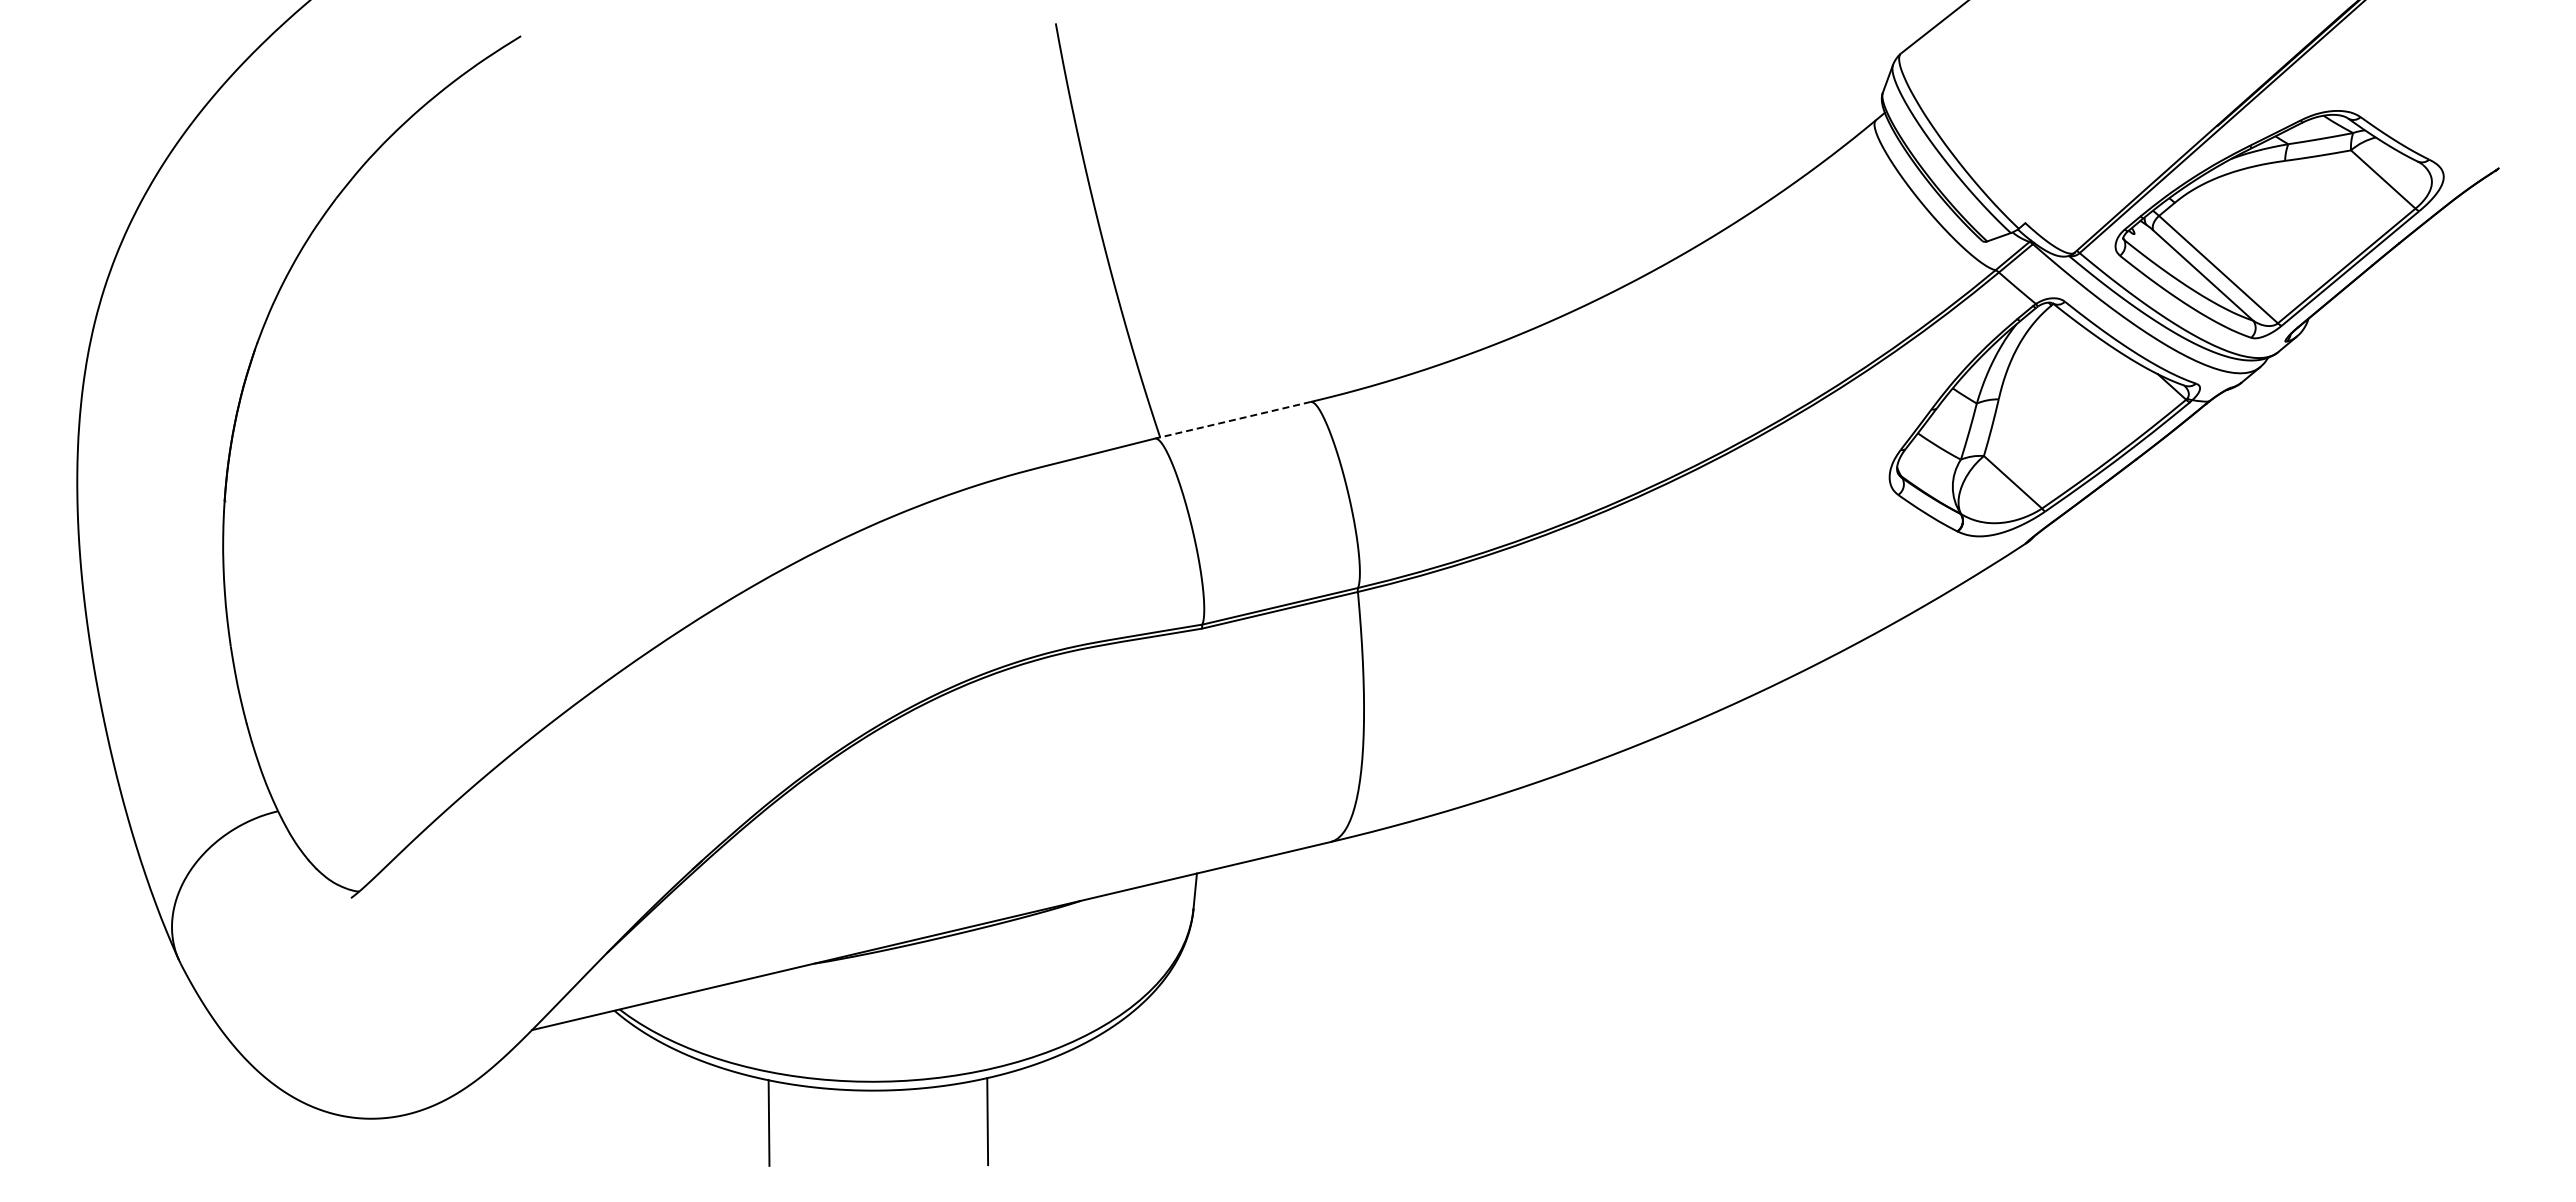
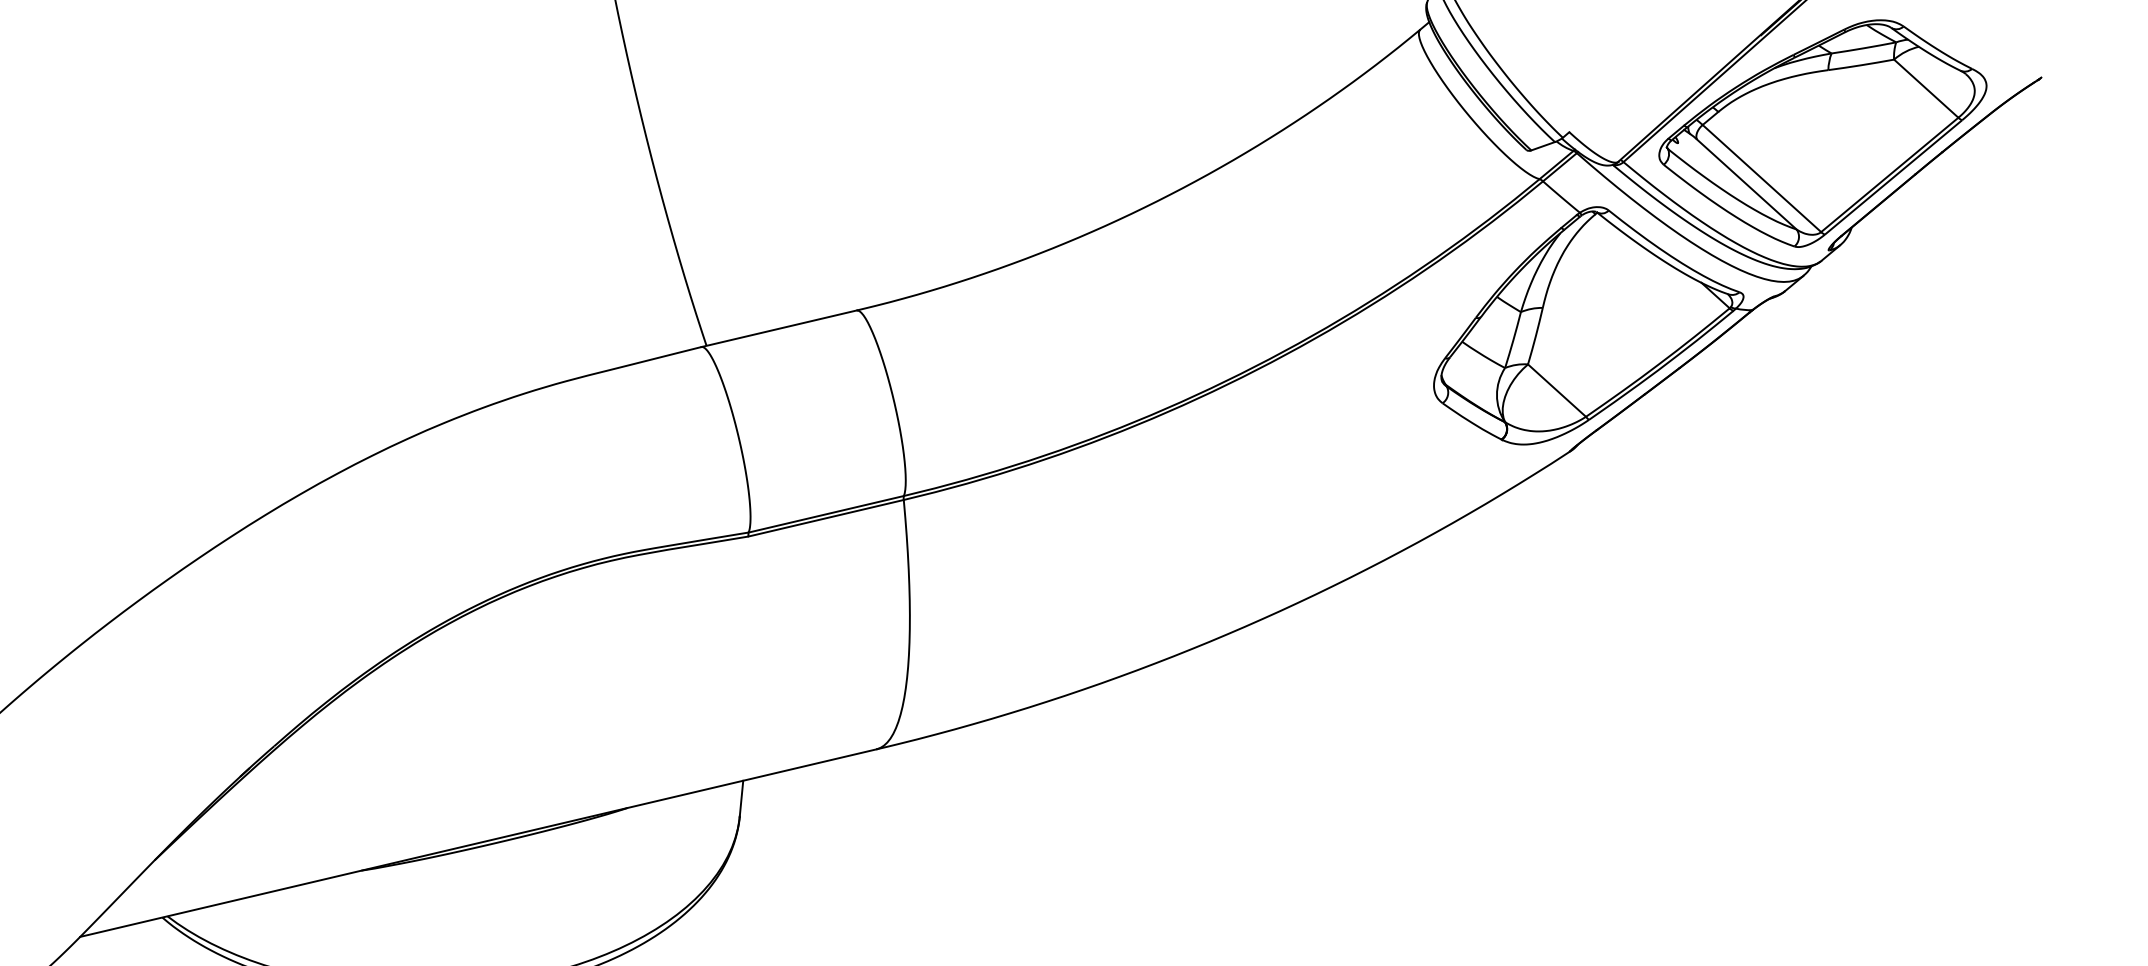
line: (1232, 420) -> (778, 328), dashed -> solid

